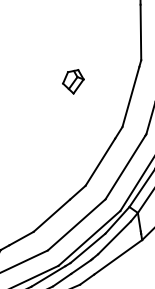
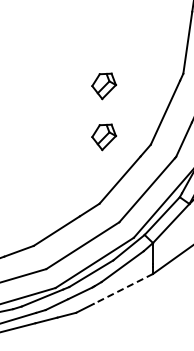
part: (79, 127) -> (103, 137), added
line: (117, 257) -> (122, 289), solid -> dashed

